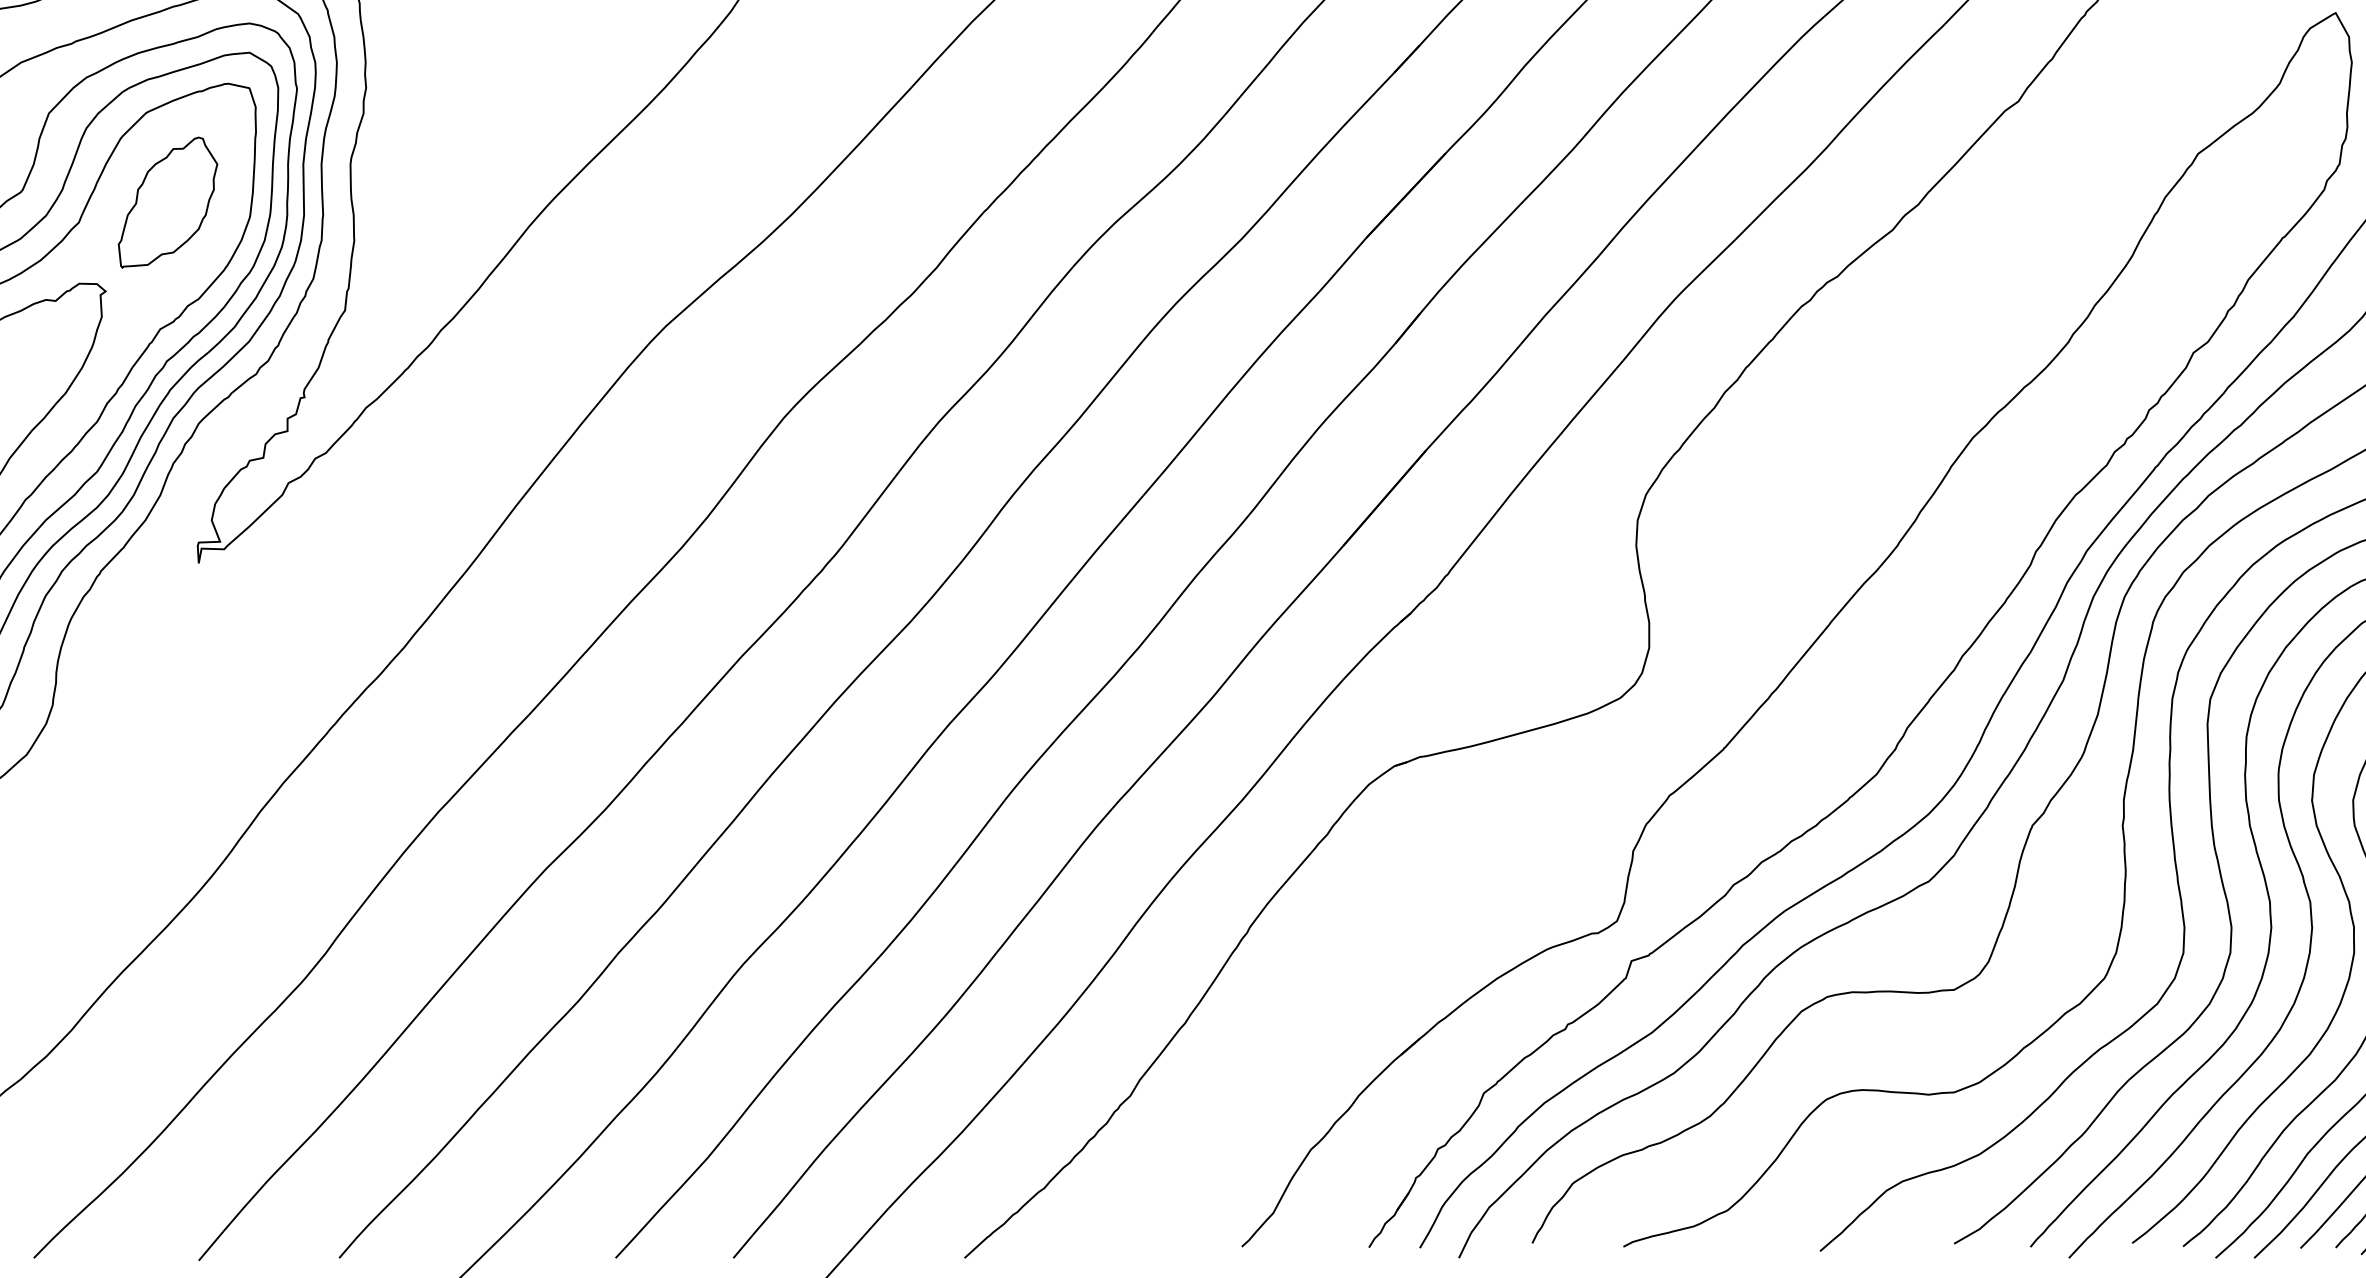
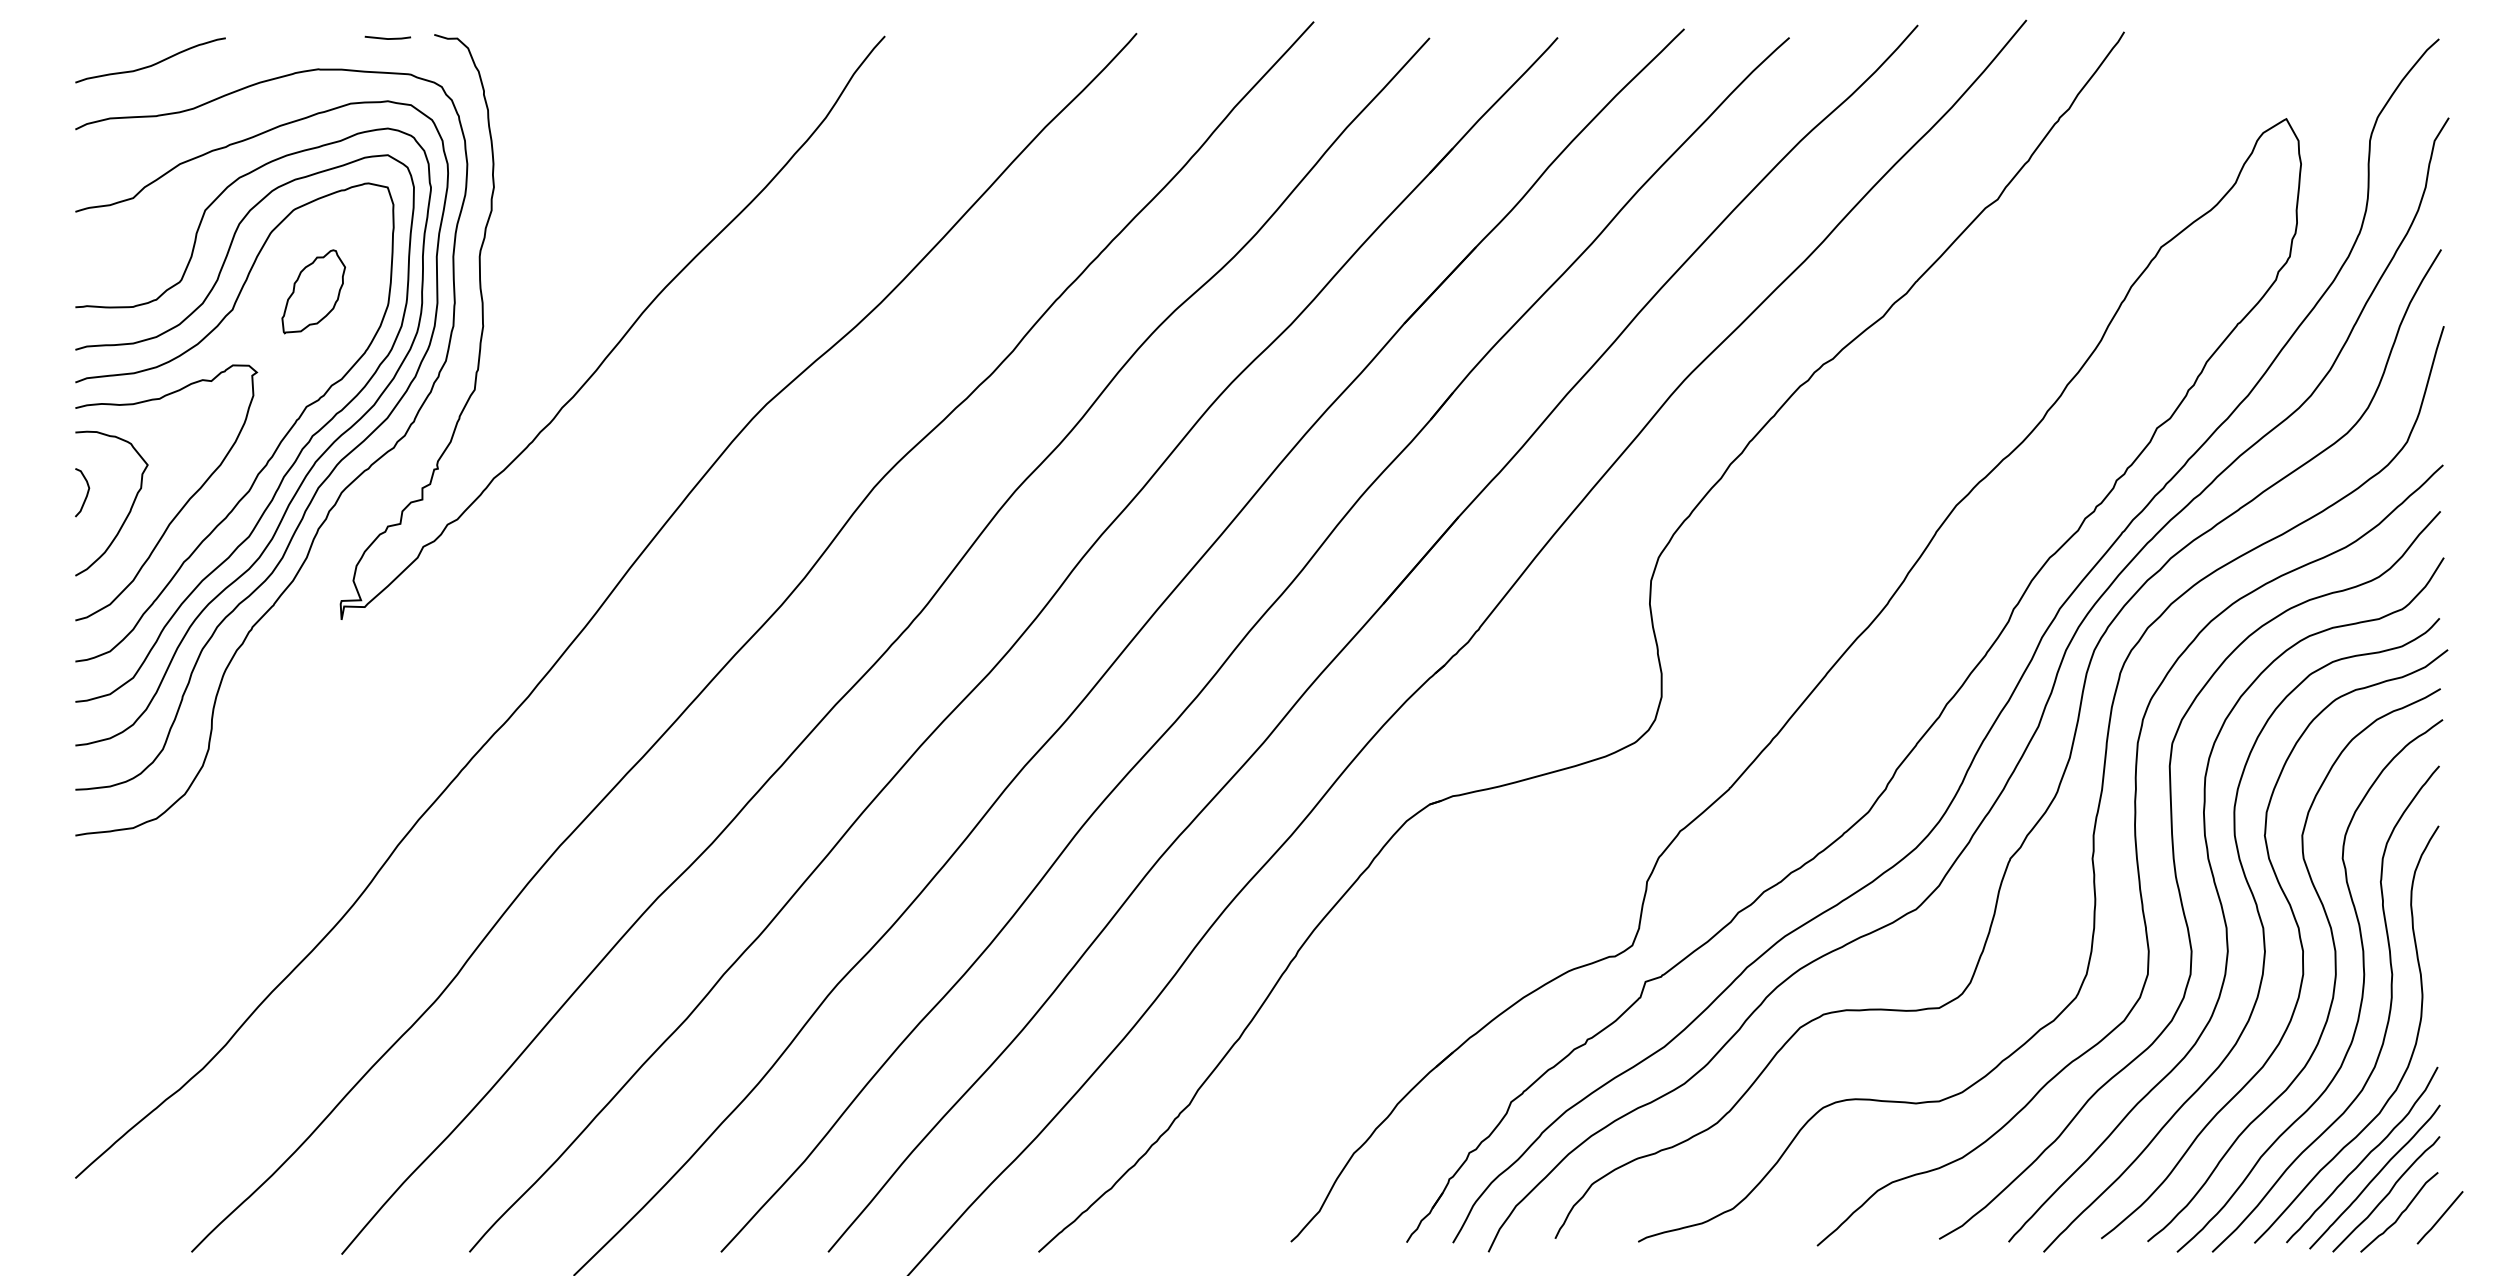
part: (167, 202) -> (313, 291), size x0.7

